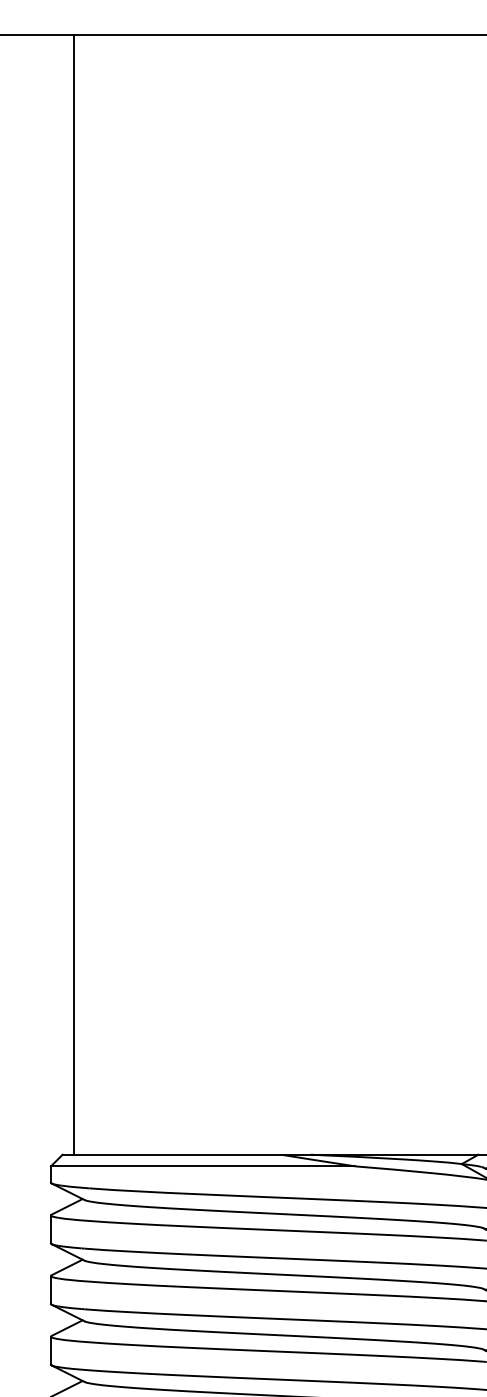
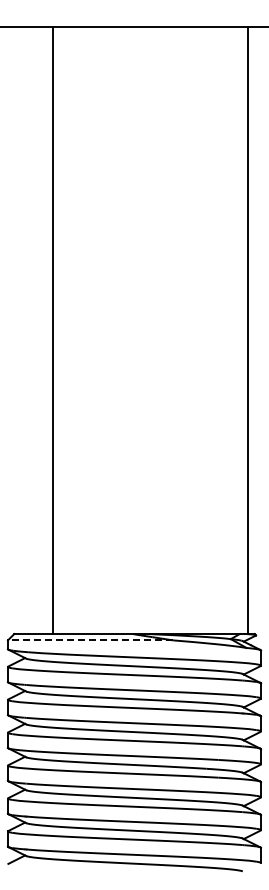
line: (74, 595) -> (52, 330), moved
line: (203, 1166) -> (90, 640), solid -> dashed

